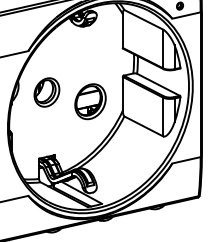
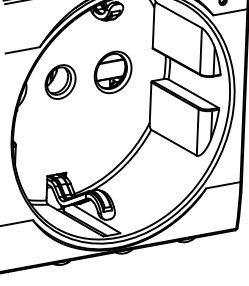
part: (46, 92) -> (60, 82), moved
part: (90, 101) -> (113, 72), moved

